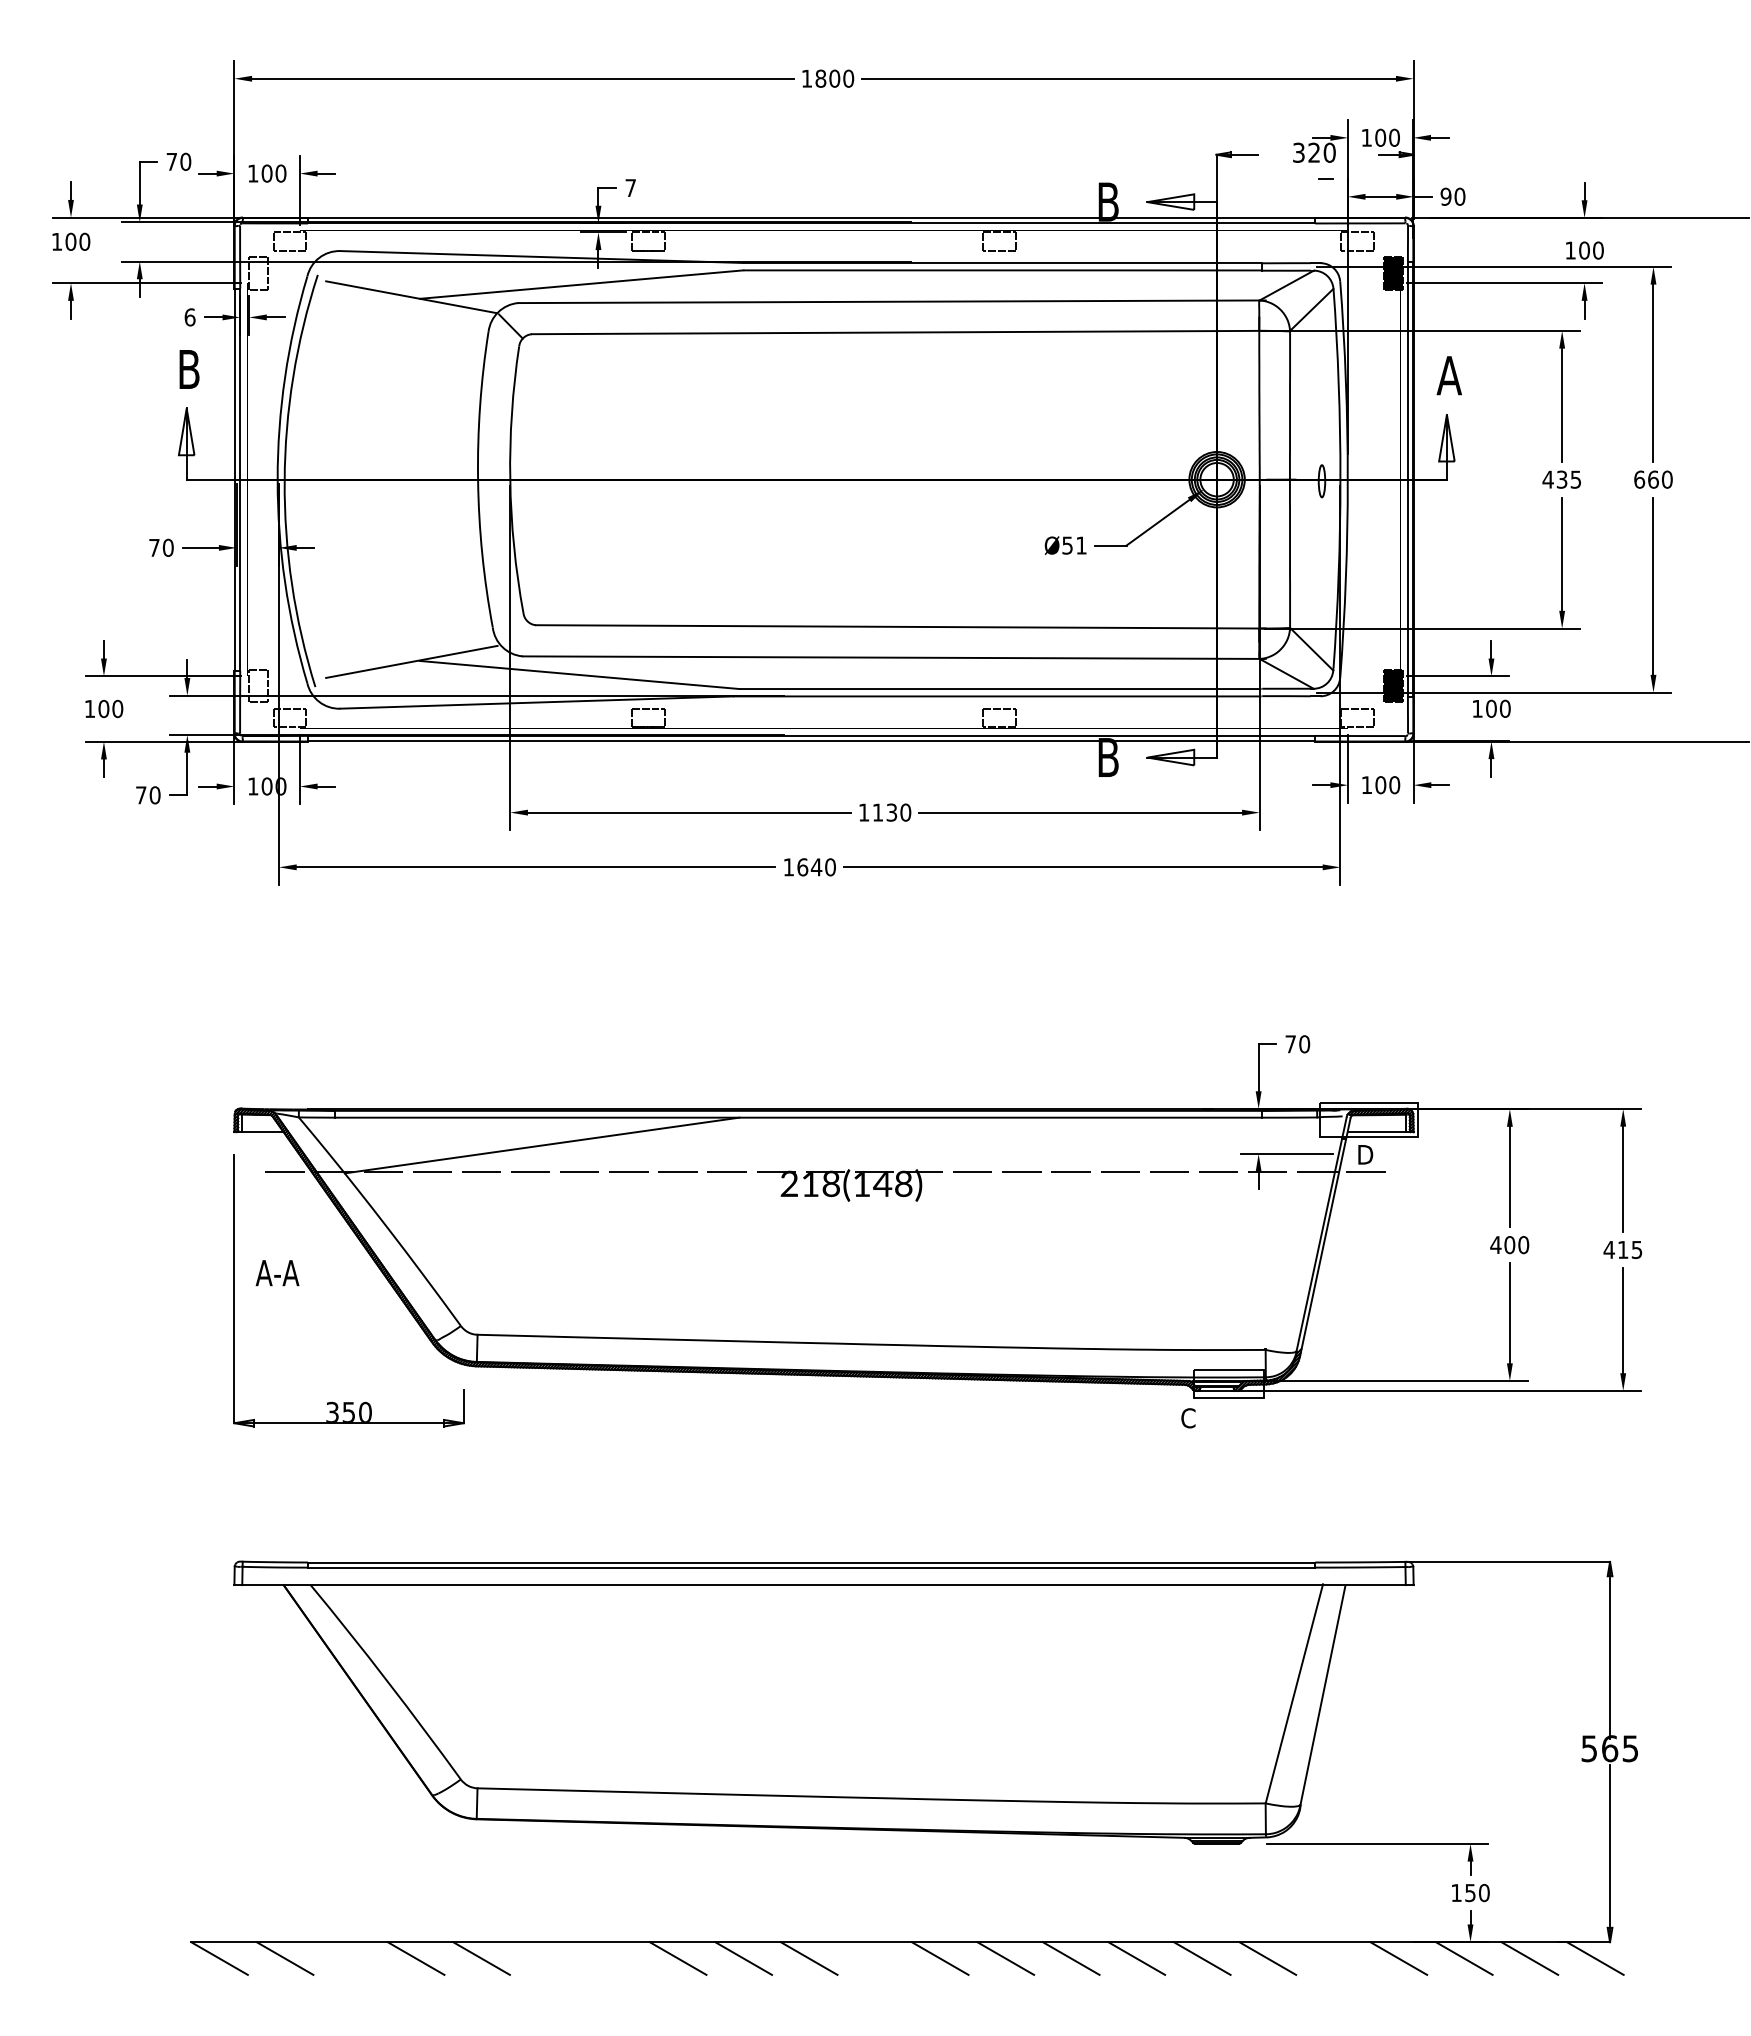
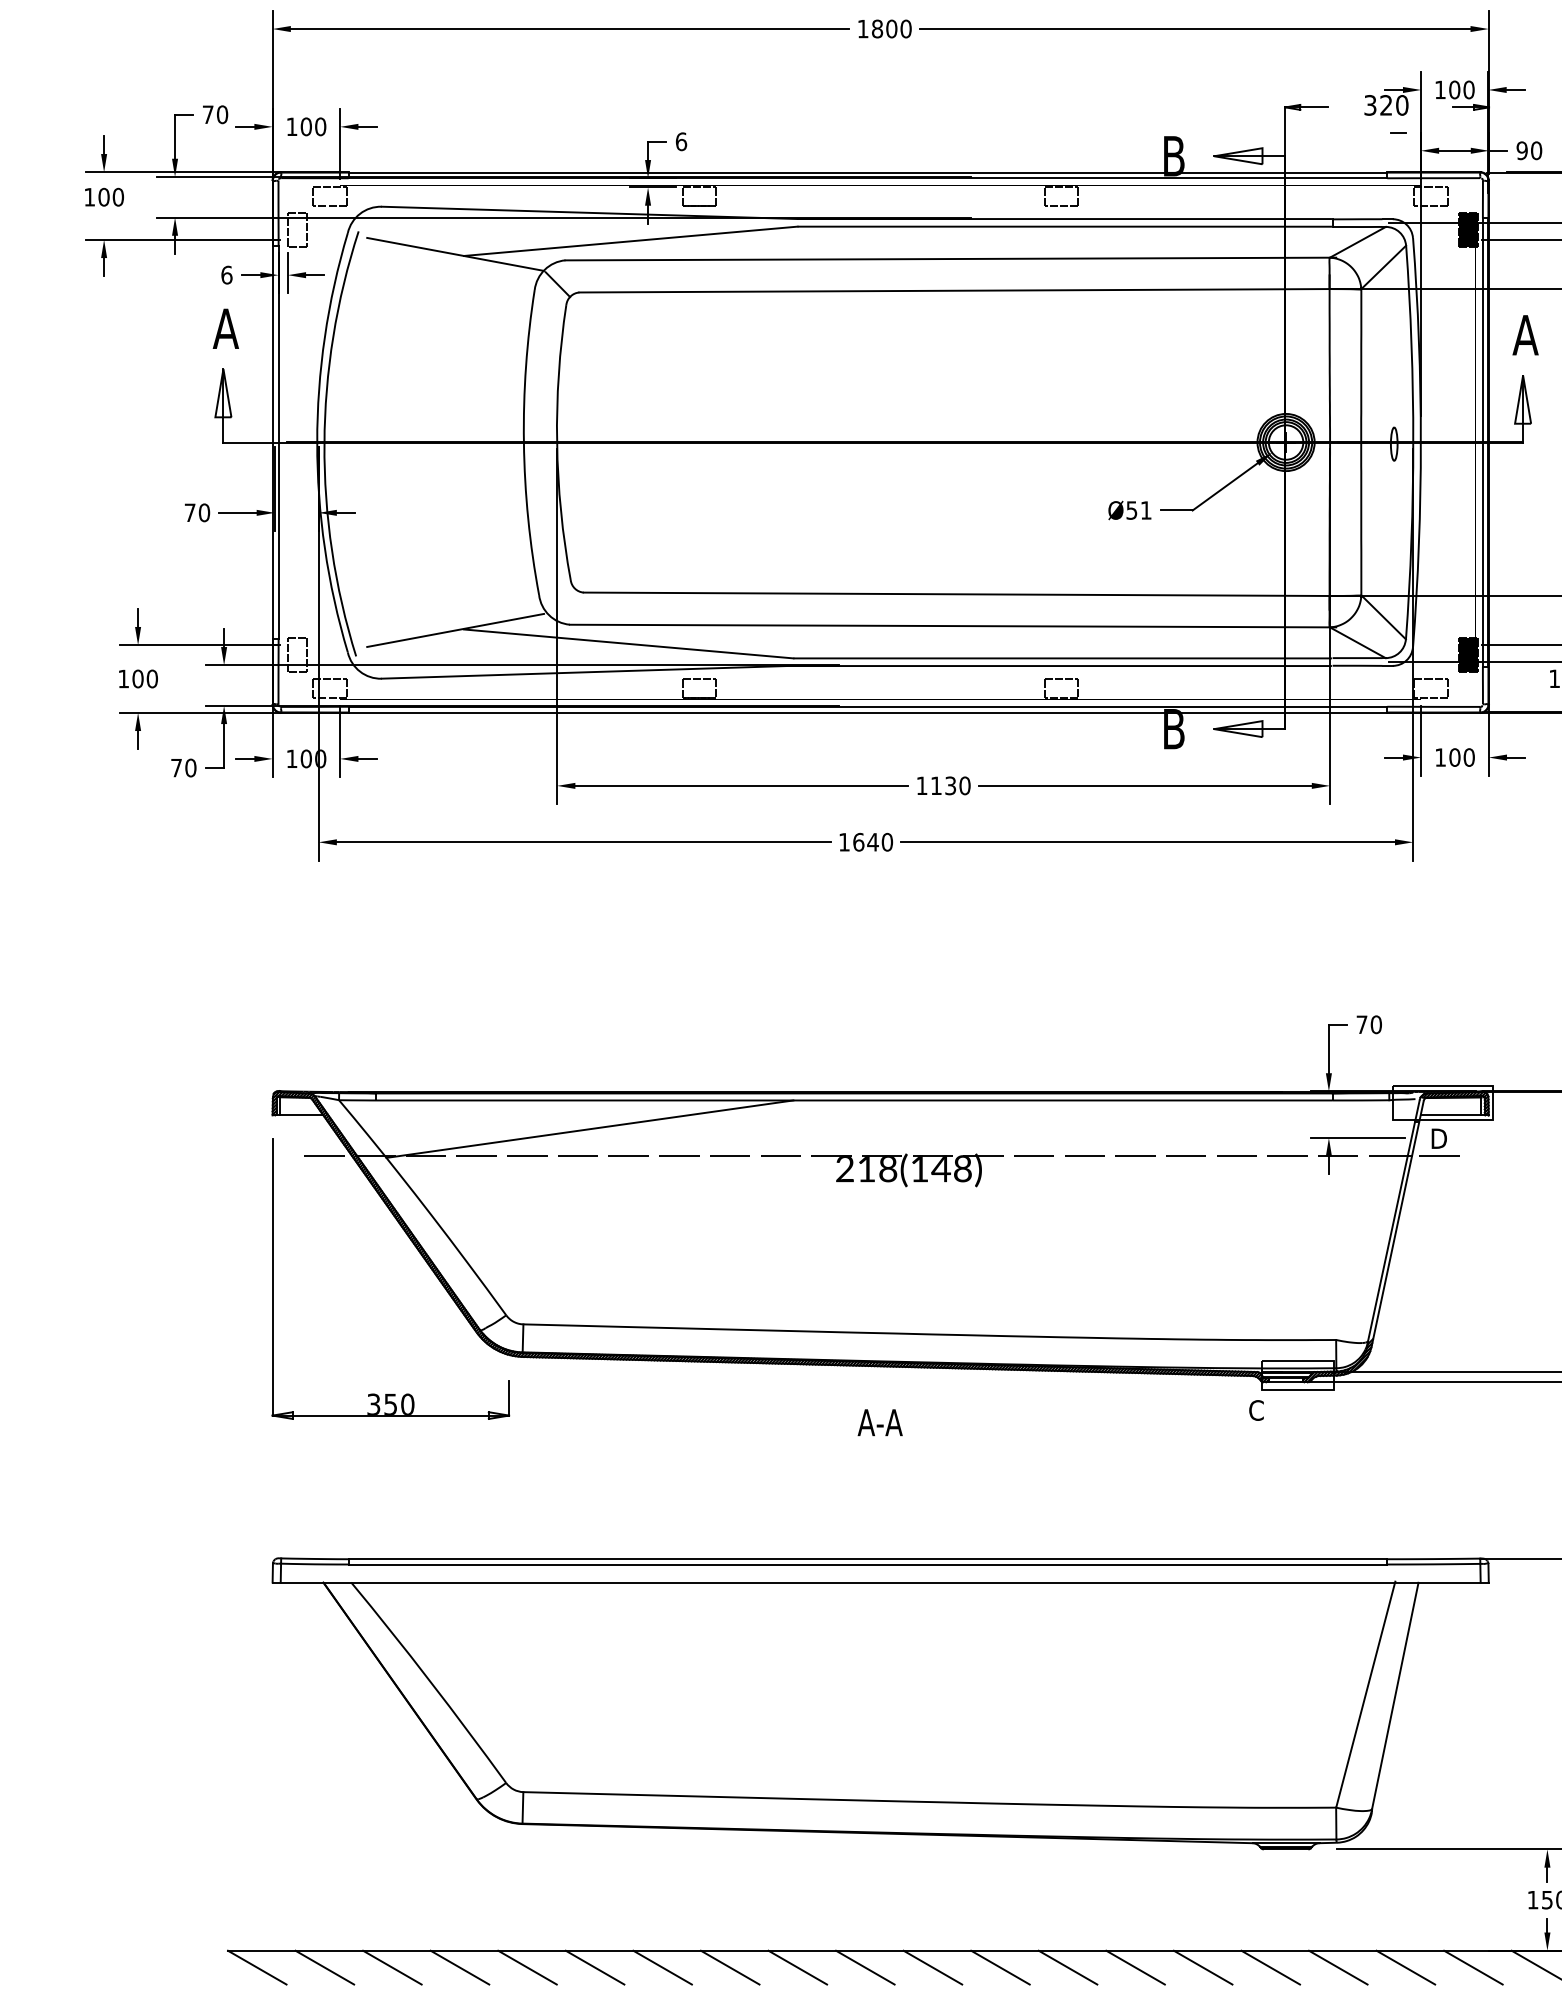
text: (630, 188) -> (681, 142), 7 -> 6
text: (188, 369) -> (225, 328), B -> A
text: (277, 1273) -> (880, 1423), moved
line: (350, 1958) -> (392, 1967), added
line: (546, 1958) -> (594, 1967), added
line: (612, 1958) -> (662, 1967), added
line: (874, 1958) -> (932, 1967), added
line: (1332, 1958) -> (1405, 1967), added

